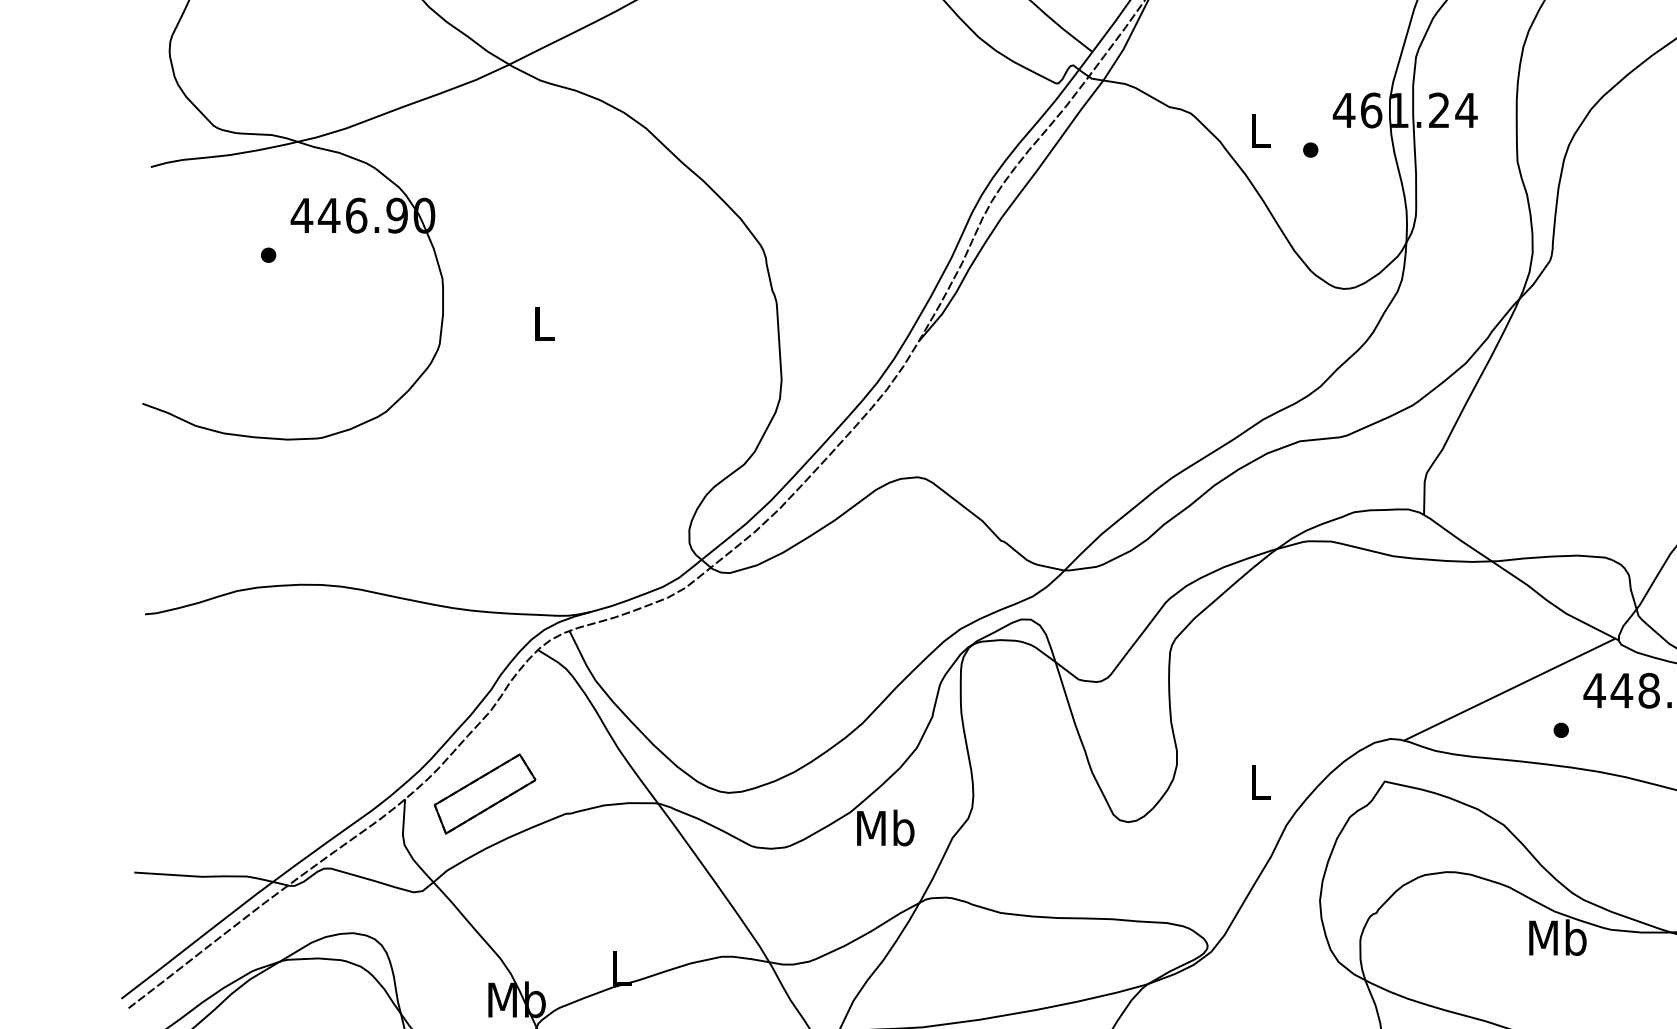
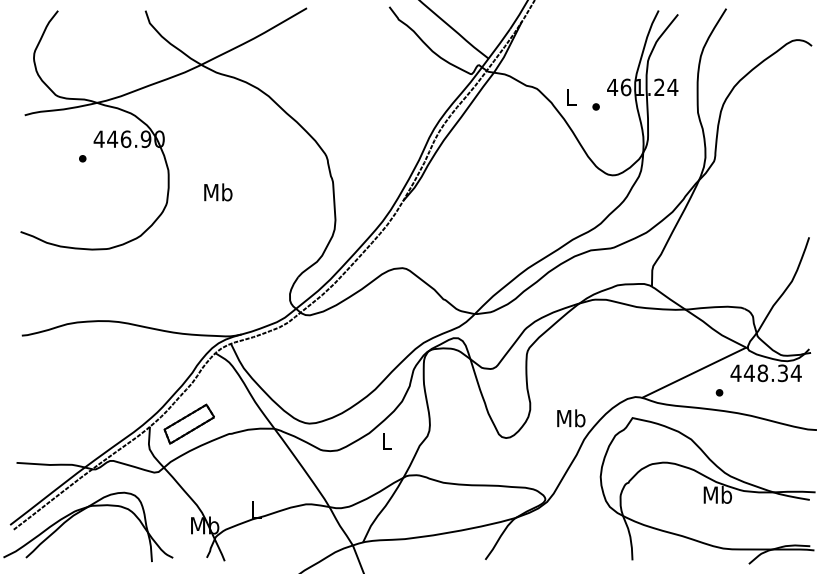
text: (544, 323) -> (218, 192), L -> Mb
text: (1260, 782) -> (571, 418), L -> Mb
text: (885, 827) -> (386, 440), Mb -> L

